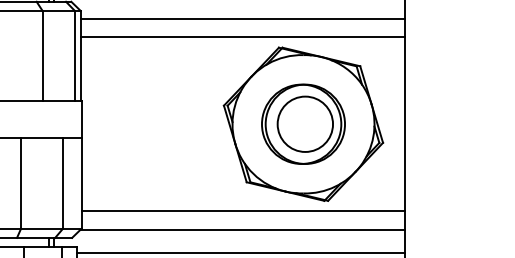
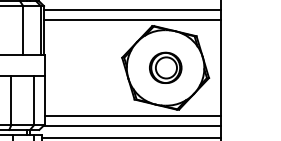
part: (303, 123) -> (165, 67), size x0.7

